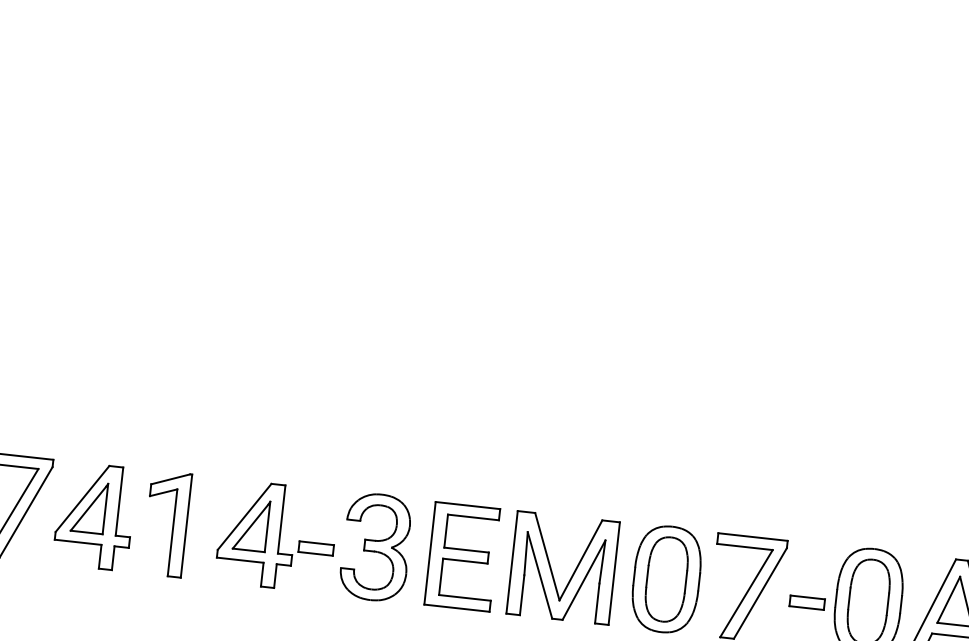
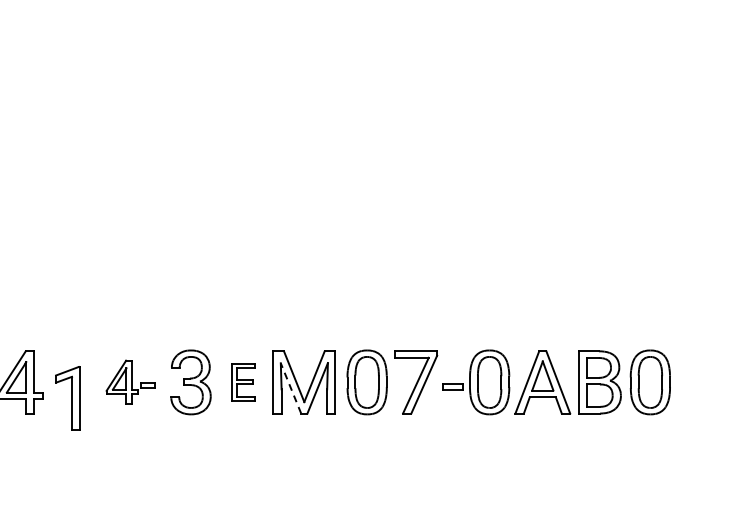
part: (165, 524) -> (67, 398), moved
part: (276, 536) -> (130, 382), size x0.7
part: (462, 557) -> (243, 382), size x0.6
line: (539, 573) -> (290, 387), solid -> dashed

